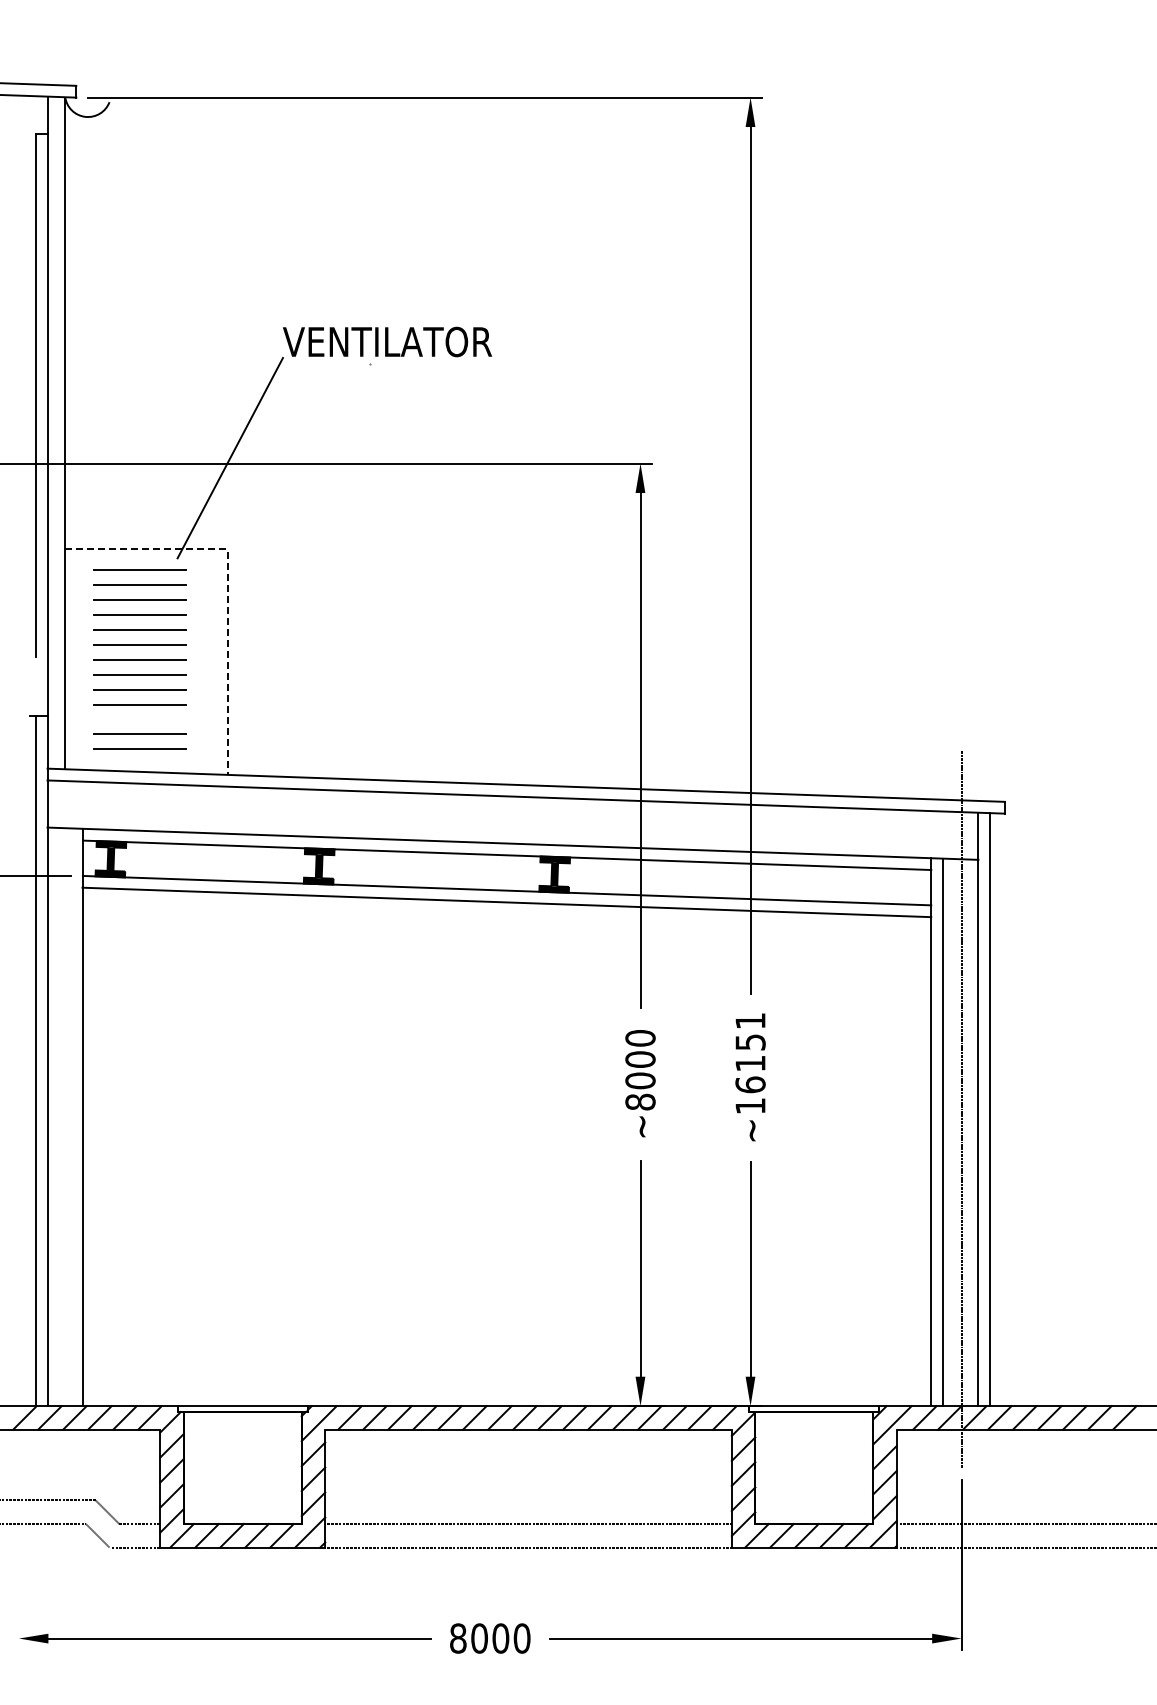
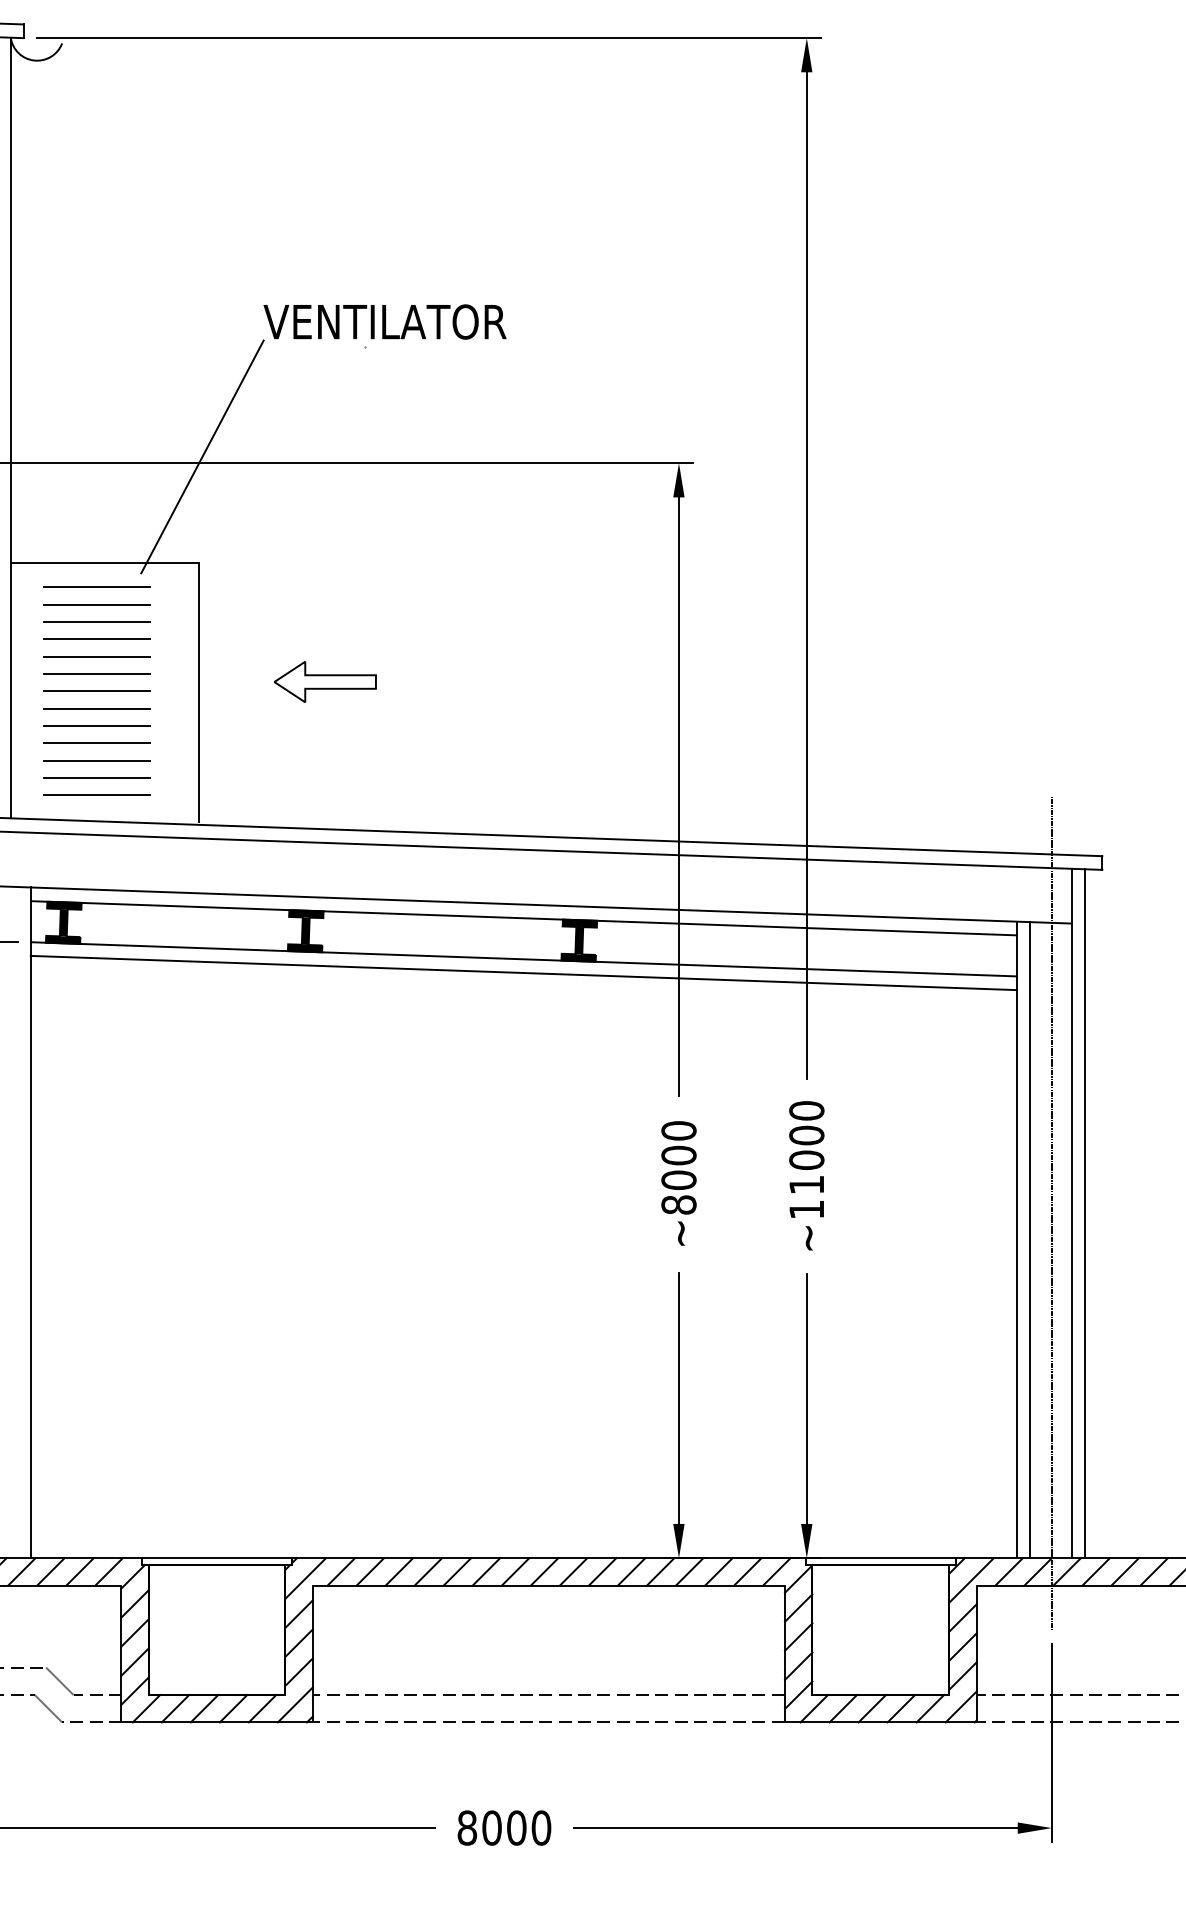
line: (227, 580) -> (199, 599), dashed -> solid
part: (336, 651) -> (325, 681), added
line: (139, 719) -> (97, 760), added
text: (750, 1052) -> (806, 1147), ~16151 -> ~11000

